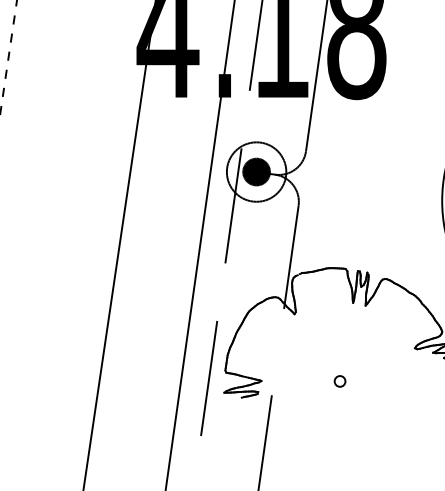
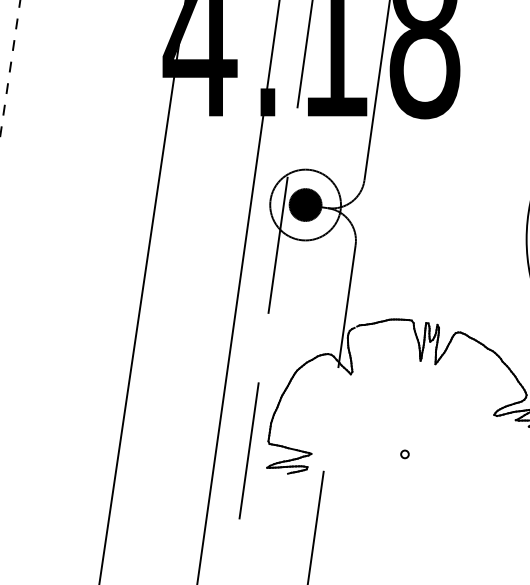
circle: (339, 381) -> (404, 454), size x0.6

